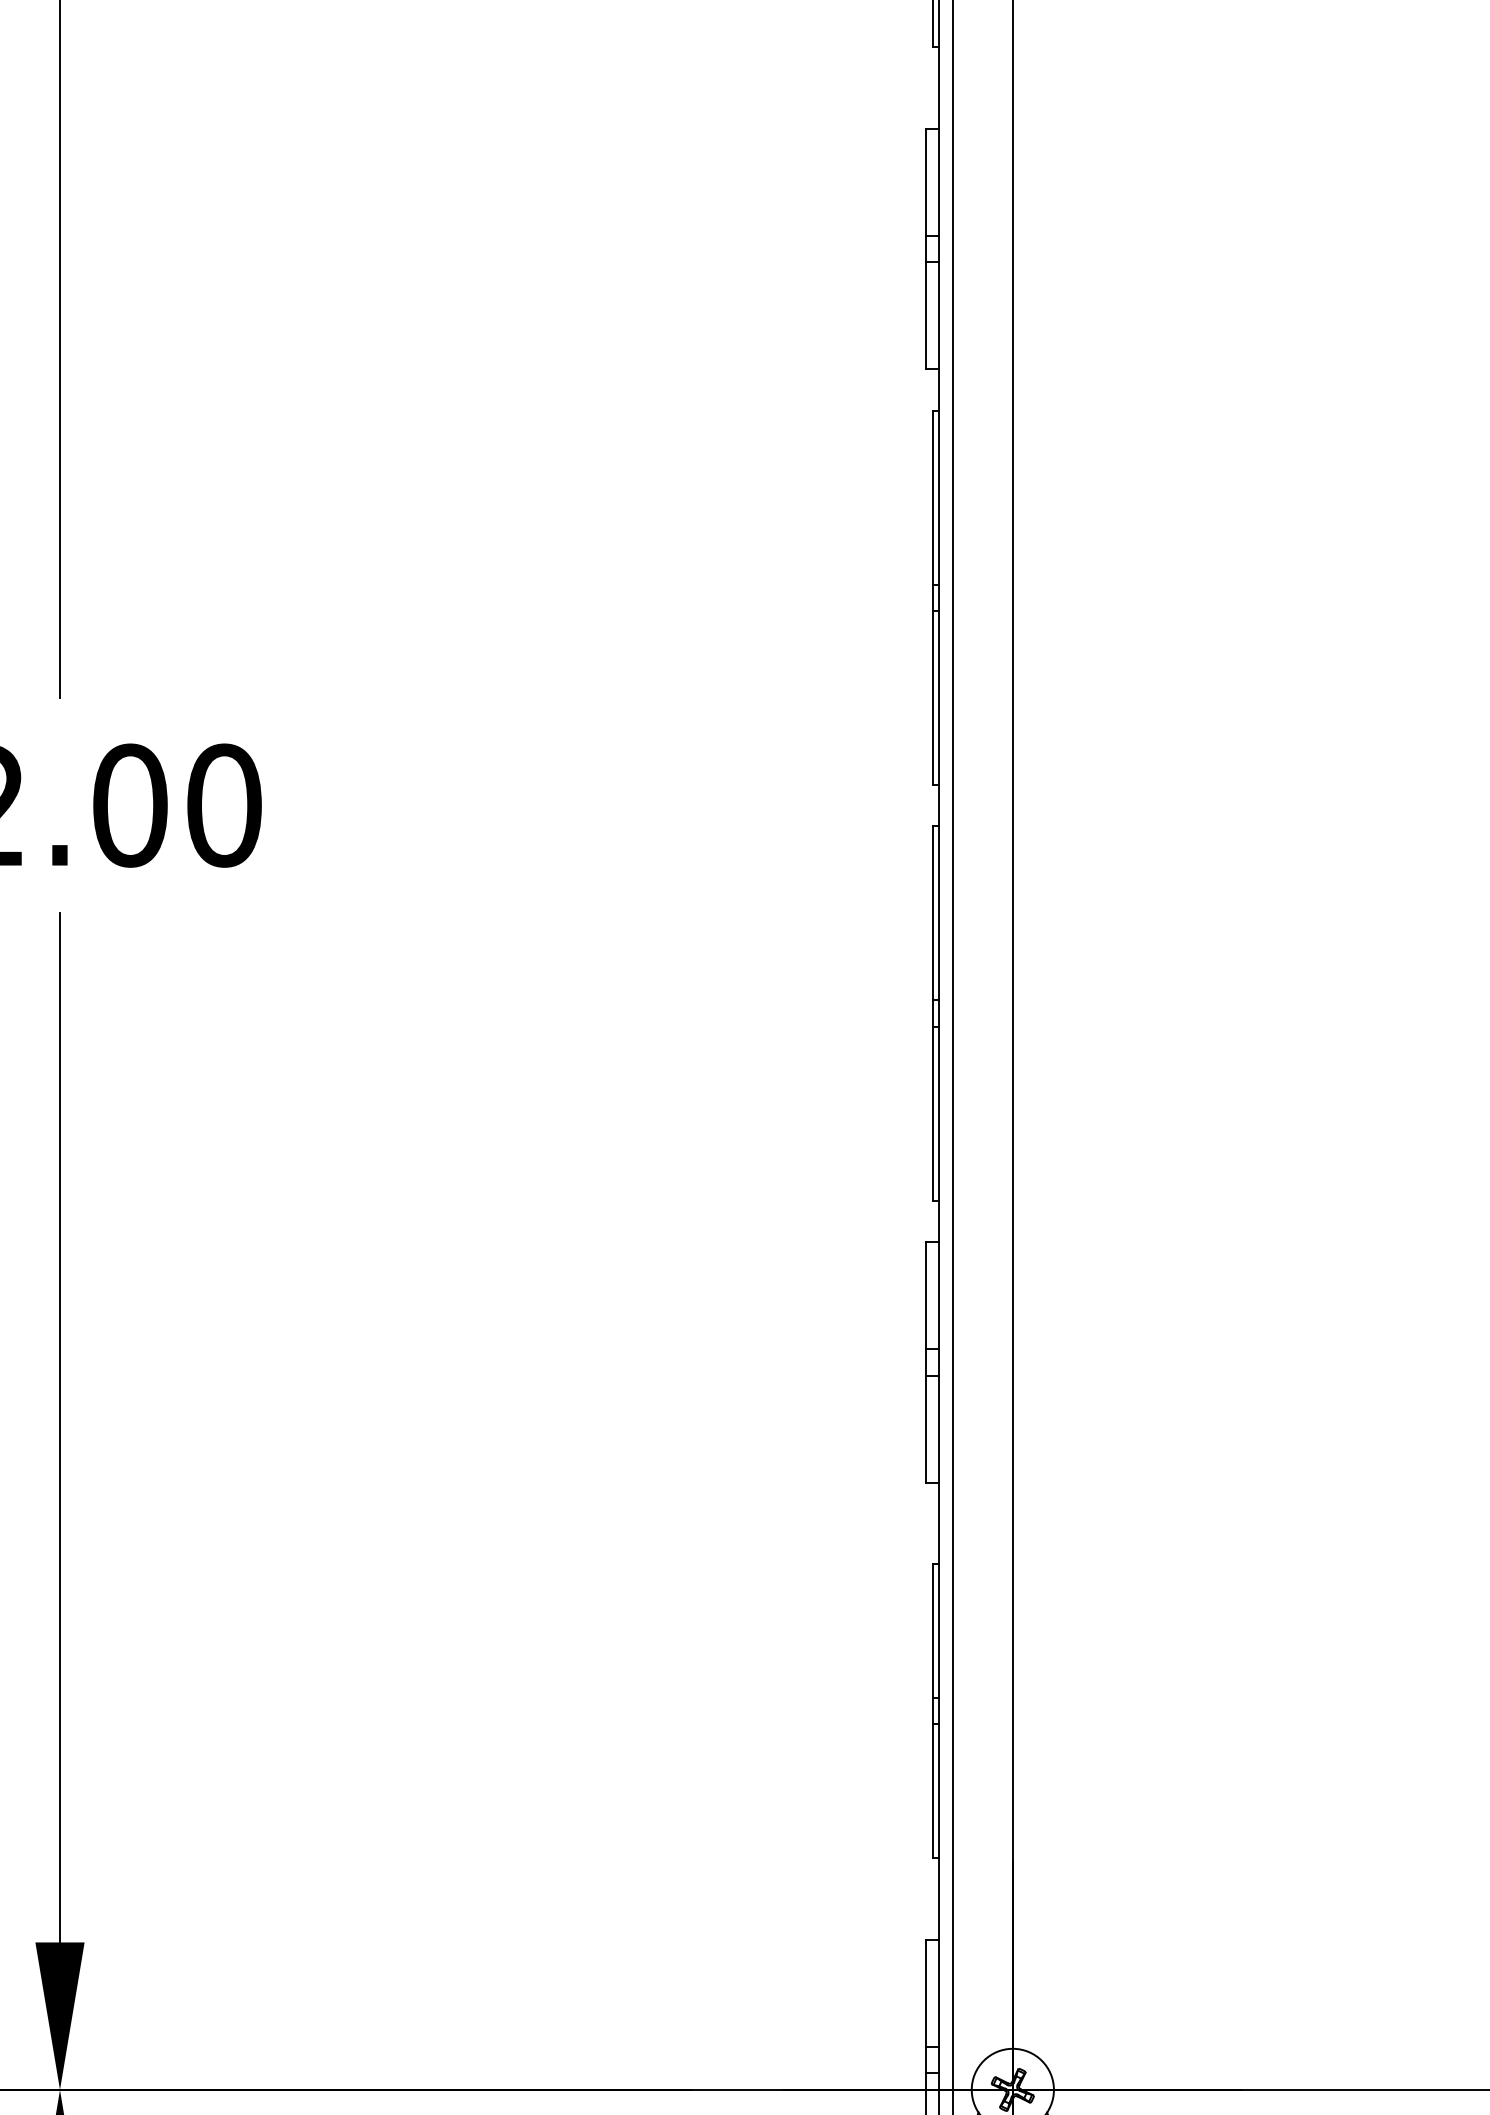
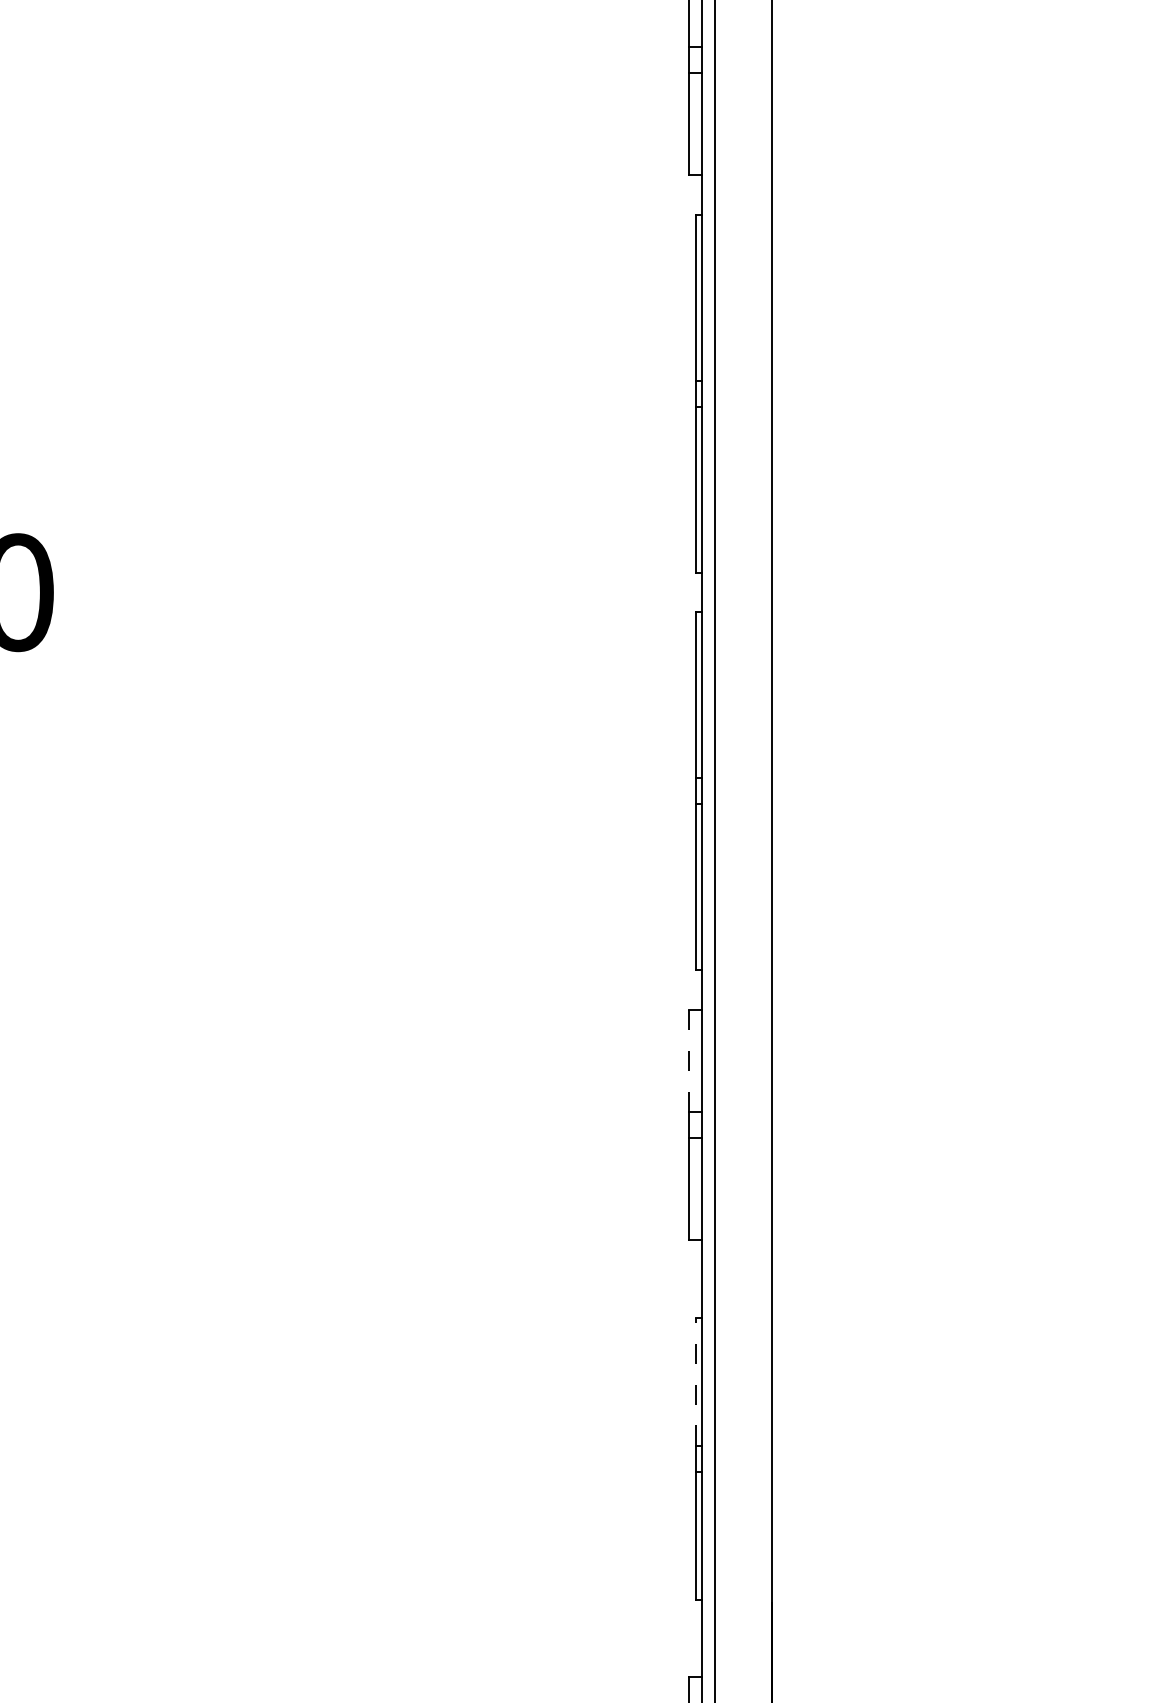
line: (925, 1294) -> (688, 1060), solid -> dashed
line: (932, 1630) -> (695, 1381), solid -> dashed

